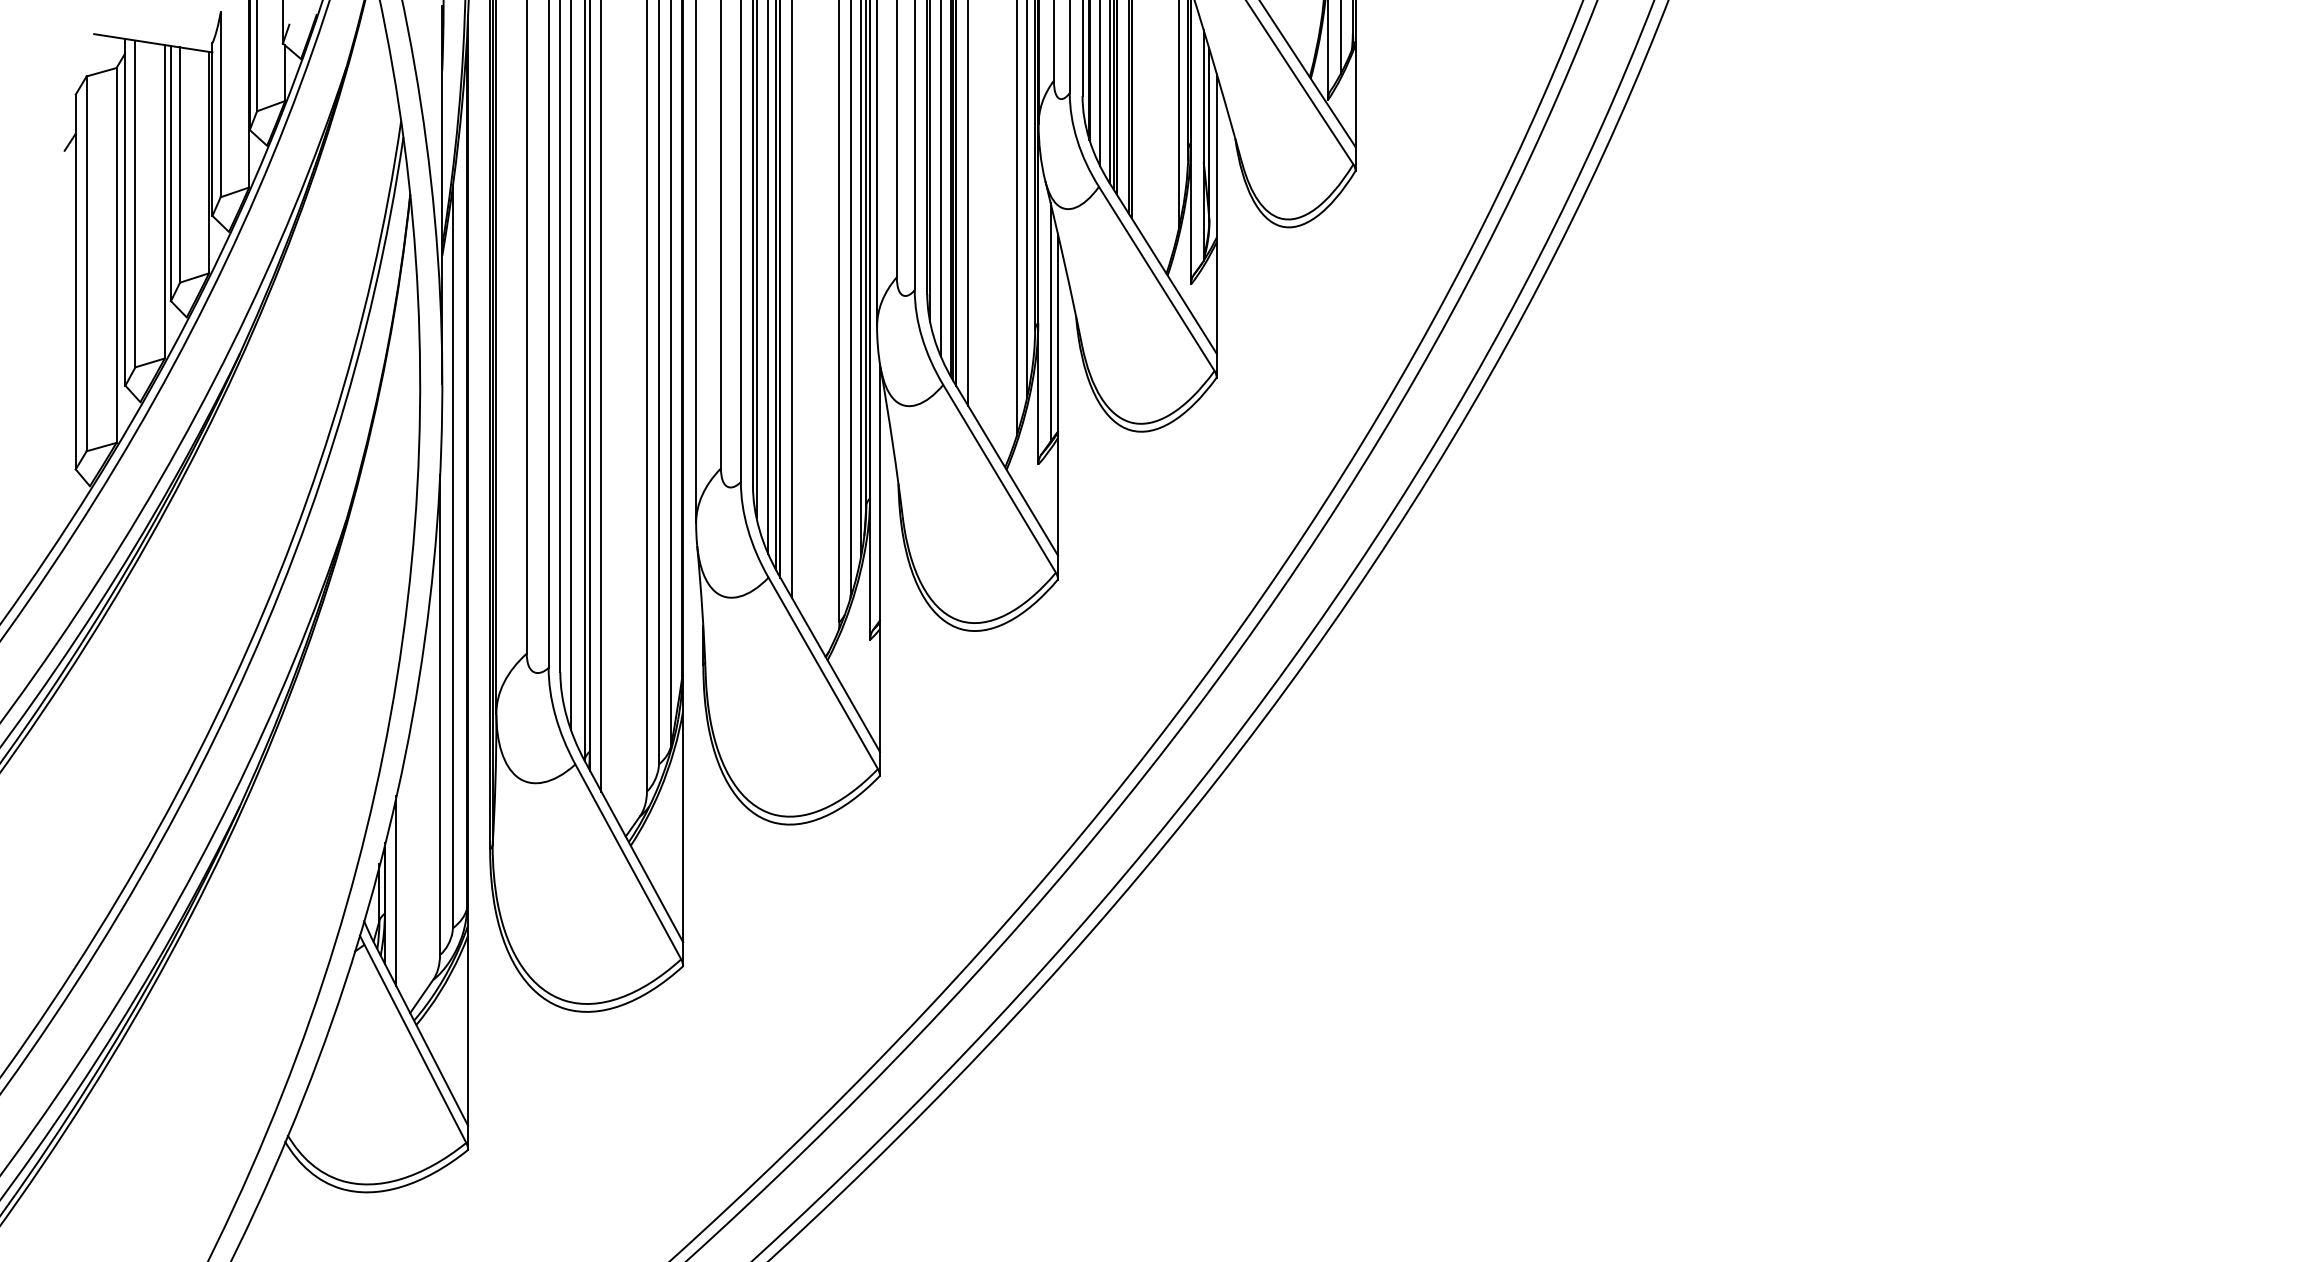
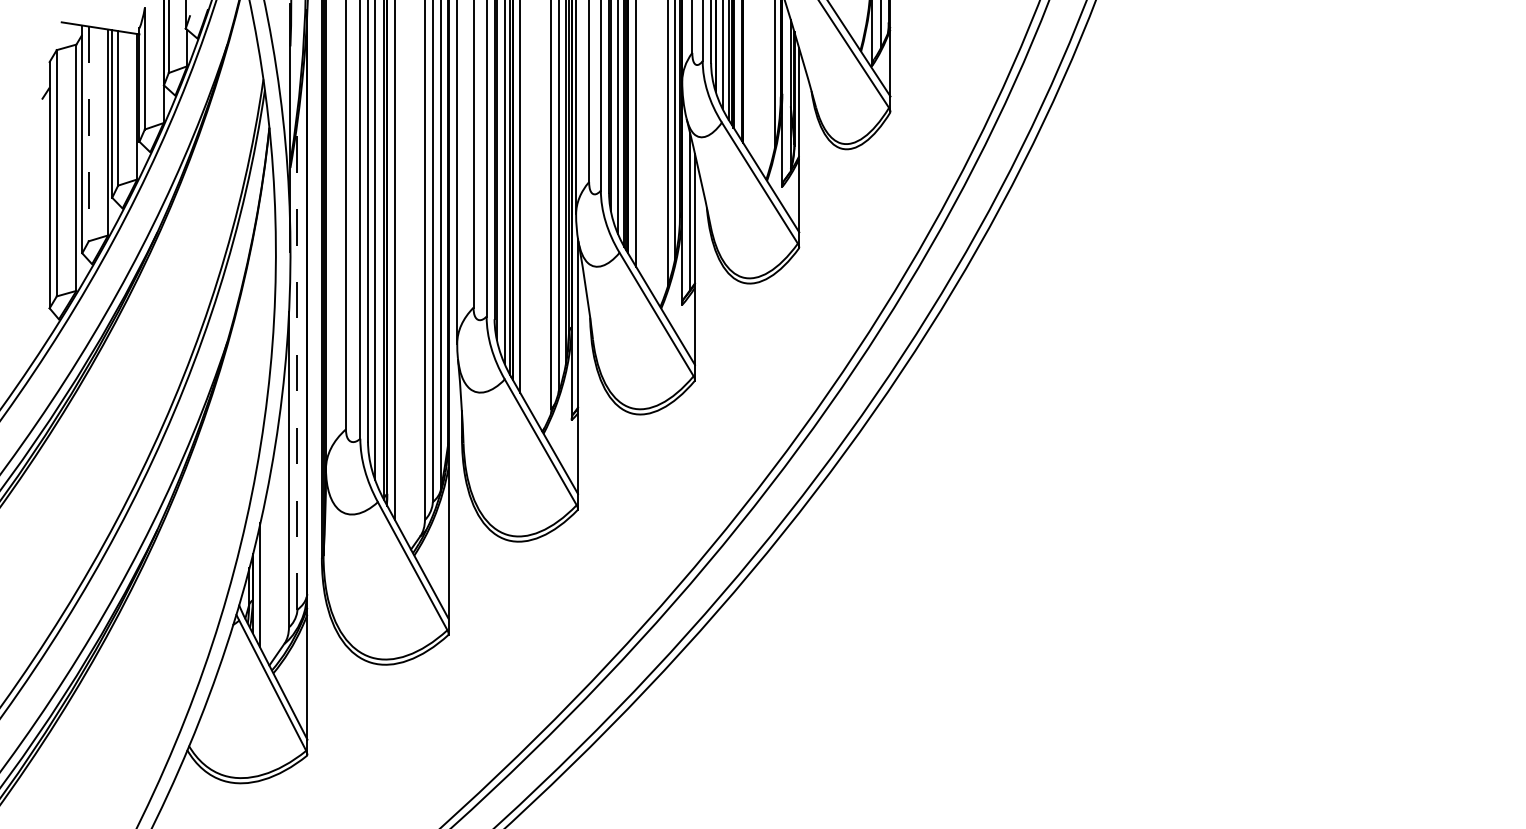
line: (134, 204) -> (88, 134), solid -> dashed
line: (453, 557) -> (297, 366), solid -> dashed

